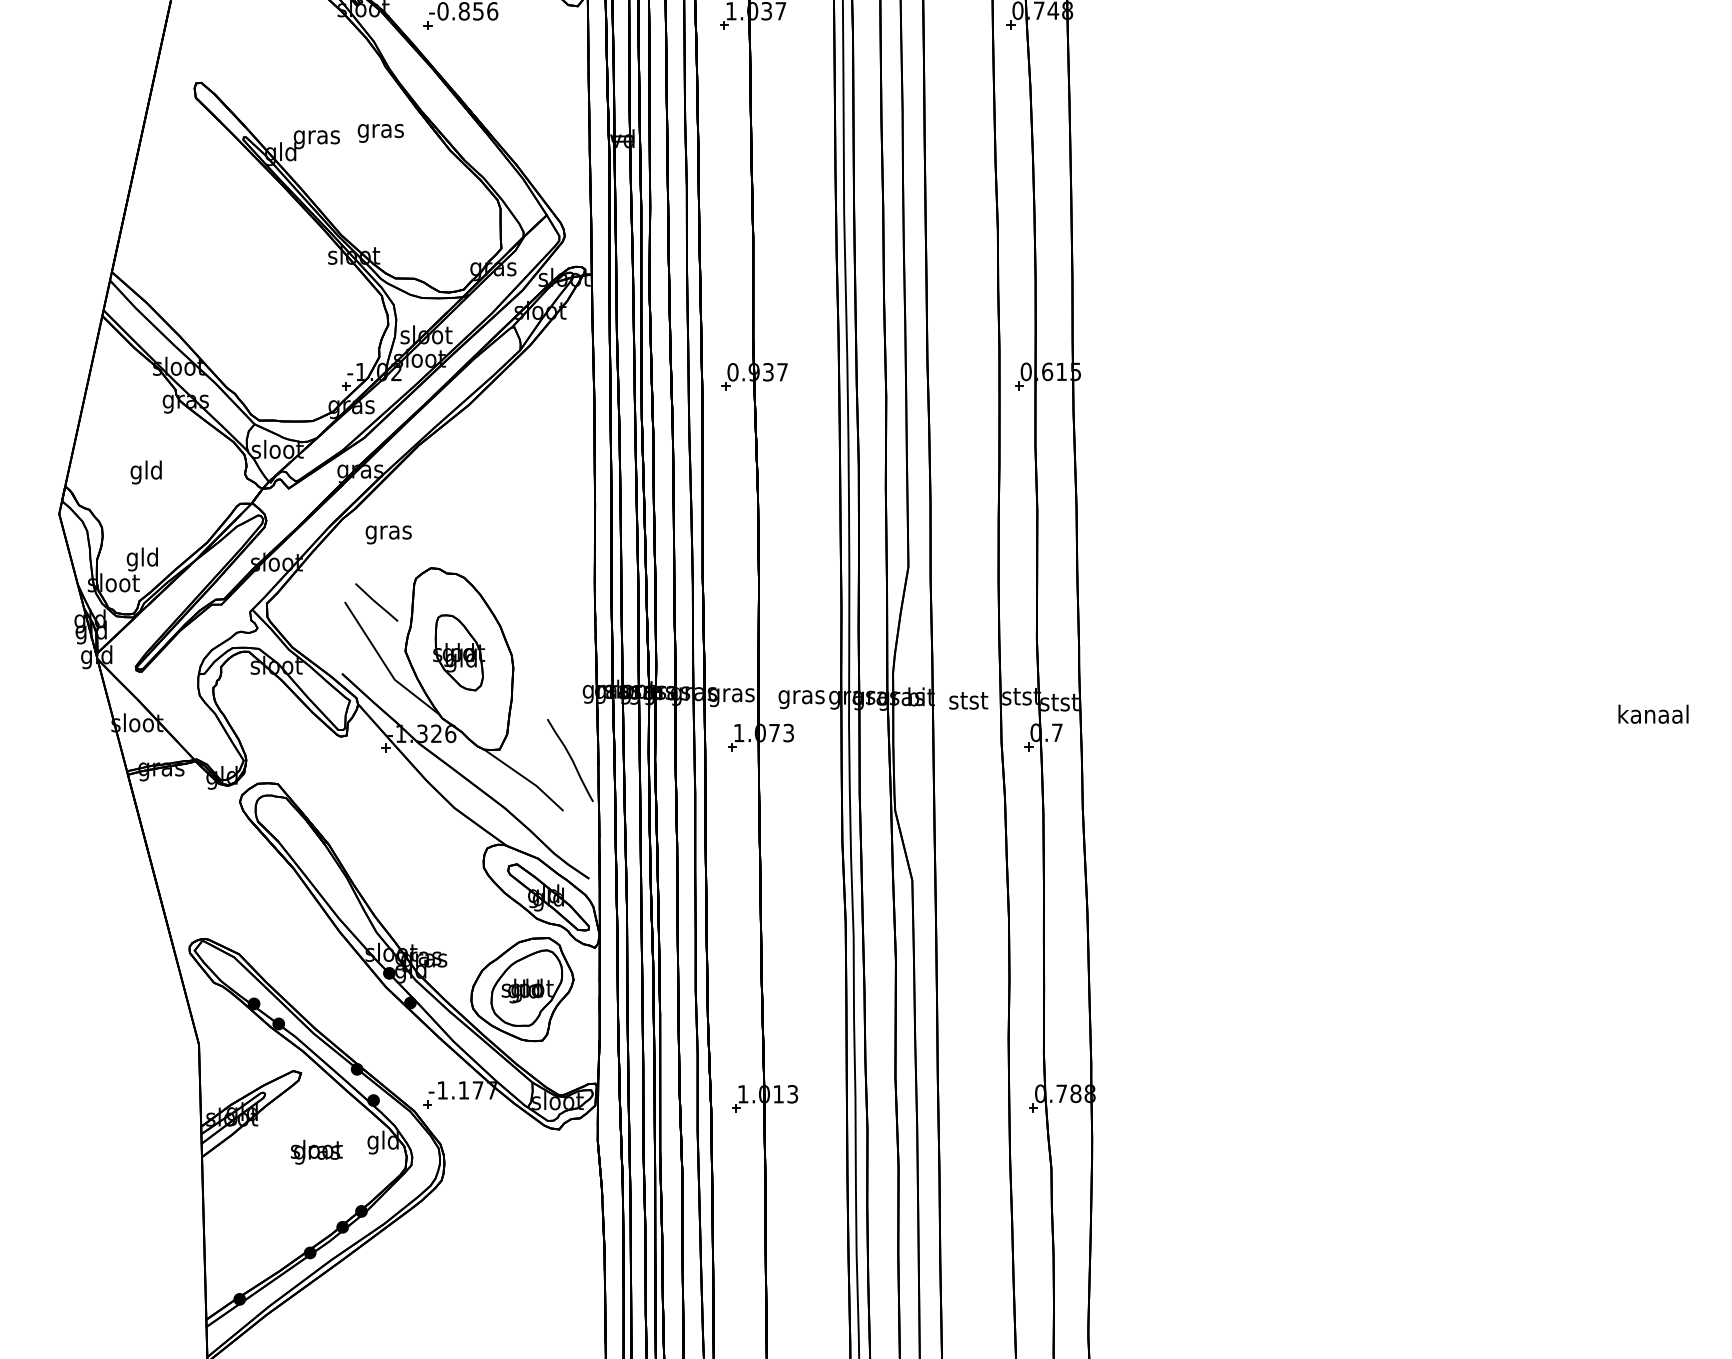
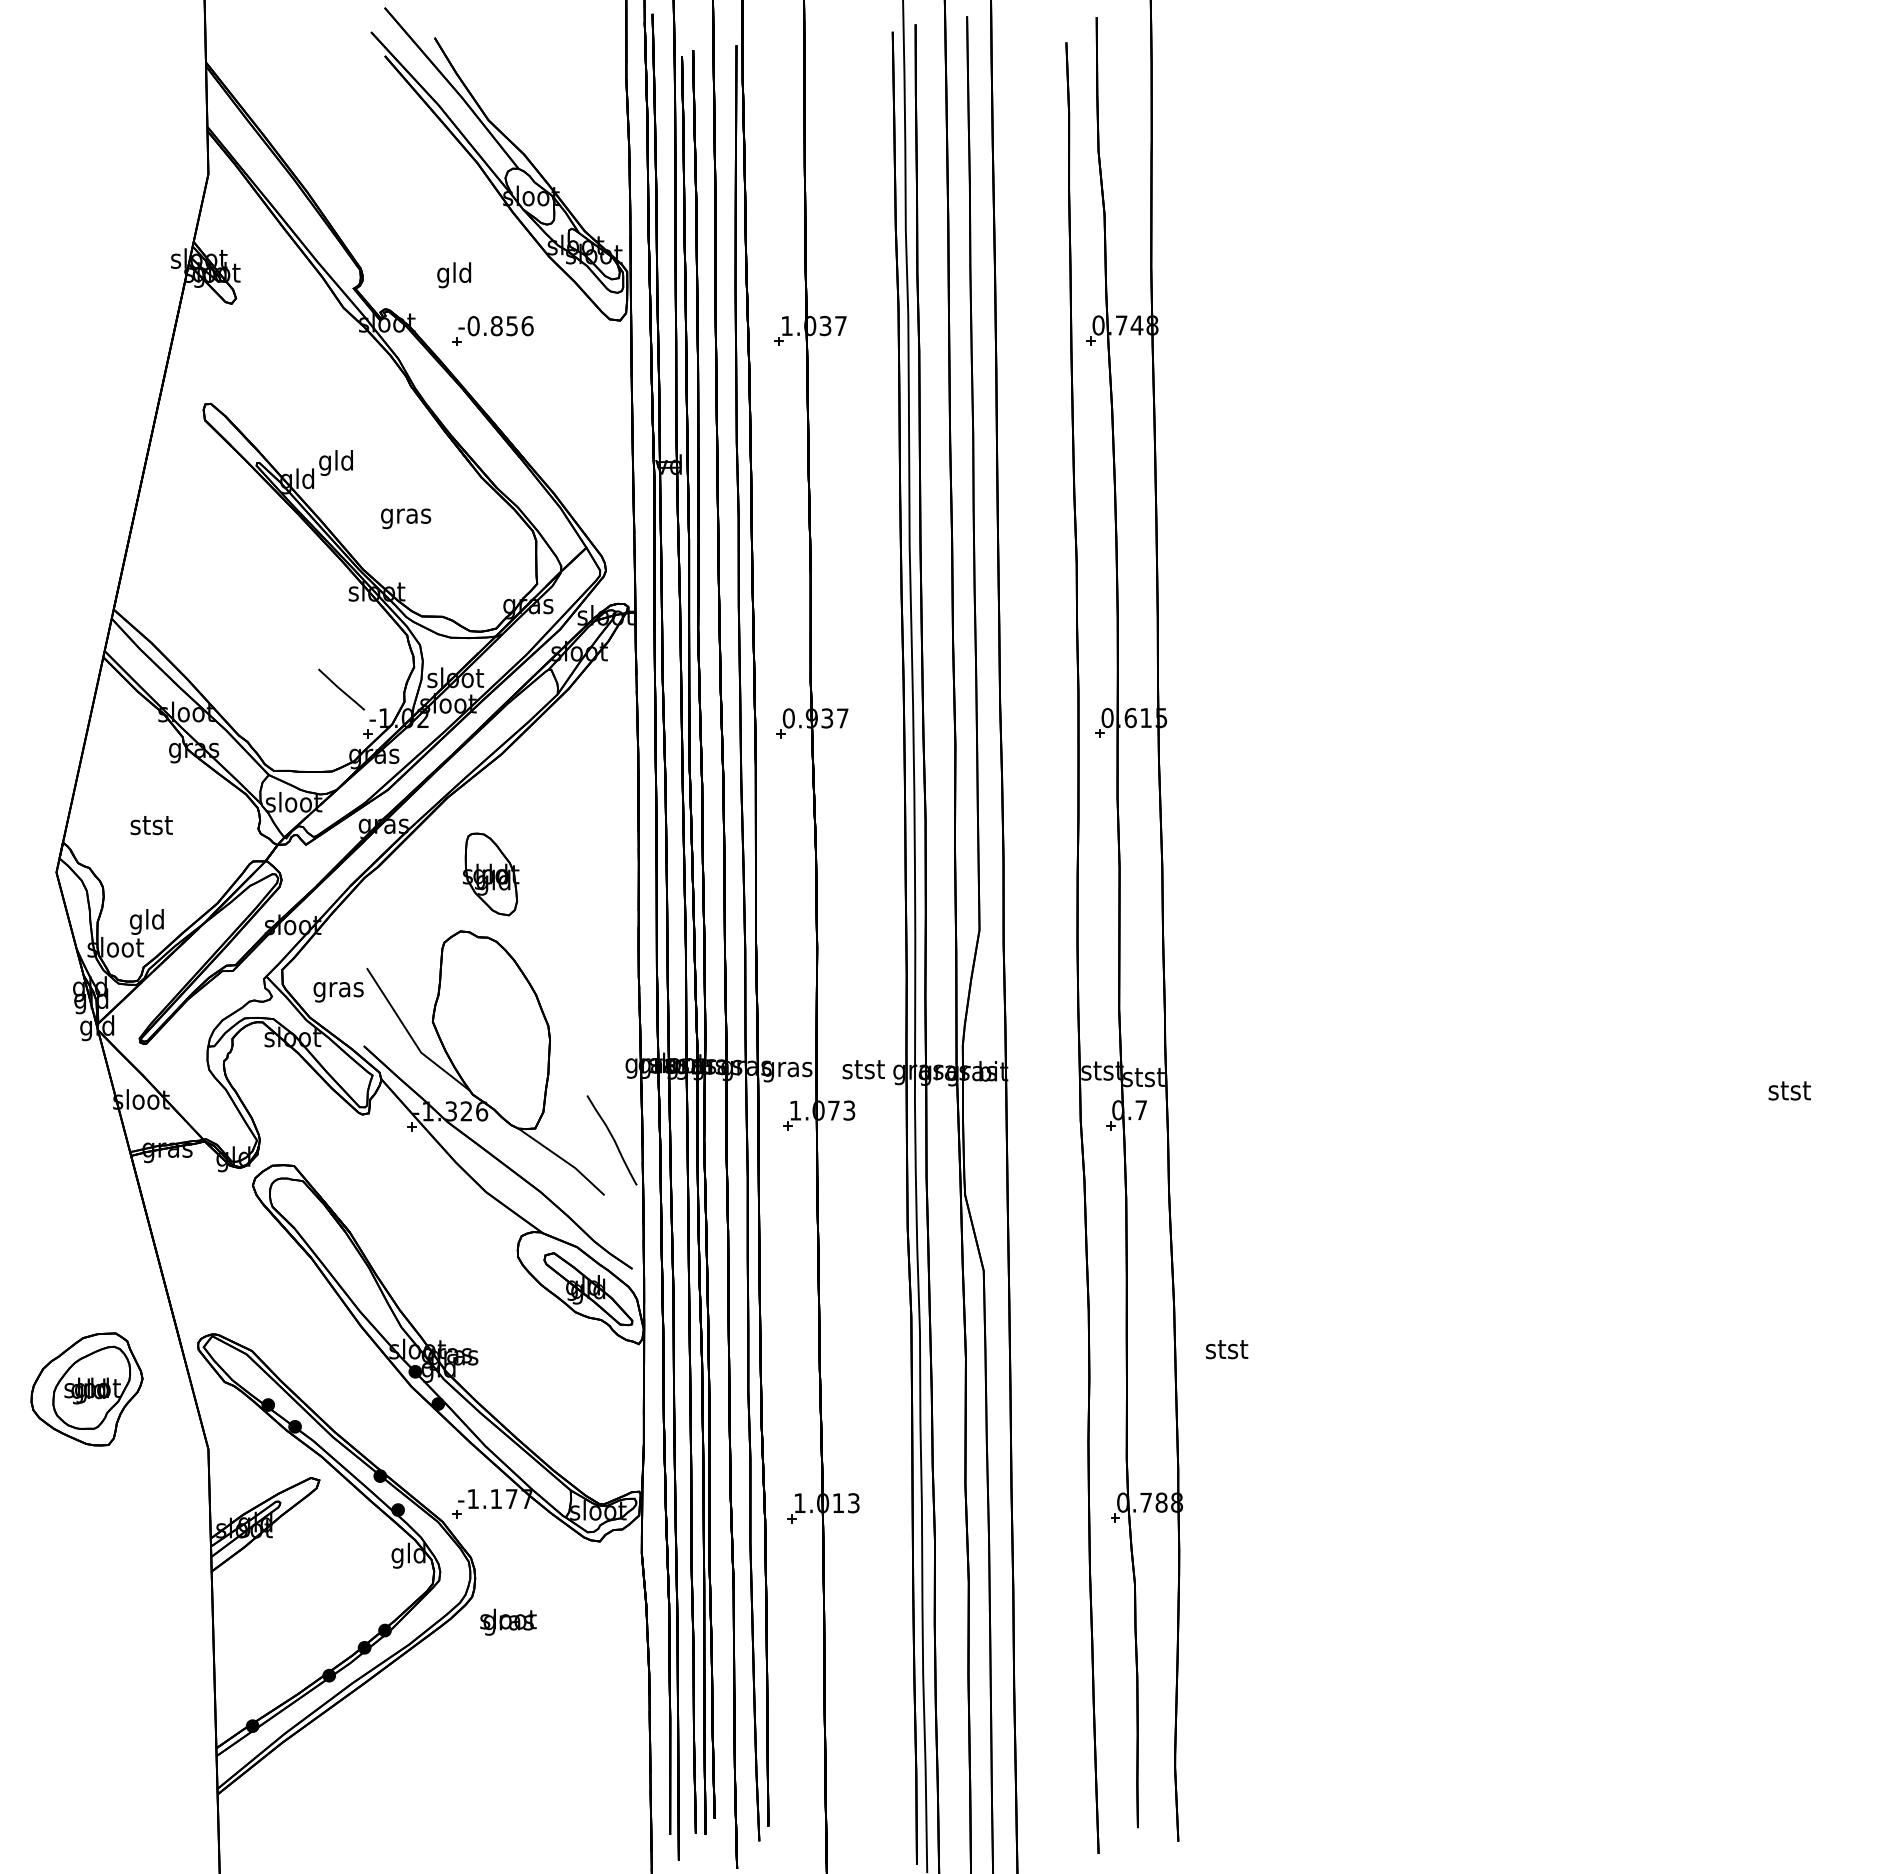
text: (381, 133) -> (406, 518), moved
text: (316, 136) -> (336, 462), gras -> gld
text: (146, 472) -> (151, 827), gld -> stst
text: (388, 535) -> (338, 992), moved
line: (376, 602) -> (341, 689), moved
part: (459, 652) -> (491, 874), moved
text: (801, 698) -> (863, 1072), gras -> stst
text: (969, 700) -> (1227, 1349), moved
text: (1653, 713) -> (1789, 1089), kanaal -> stst
part: (522, 989) -> (86, 1389), moved
text: (316, 1151) -> (508, 1621), moved

